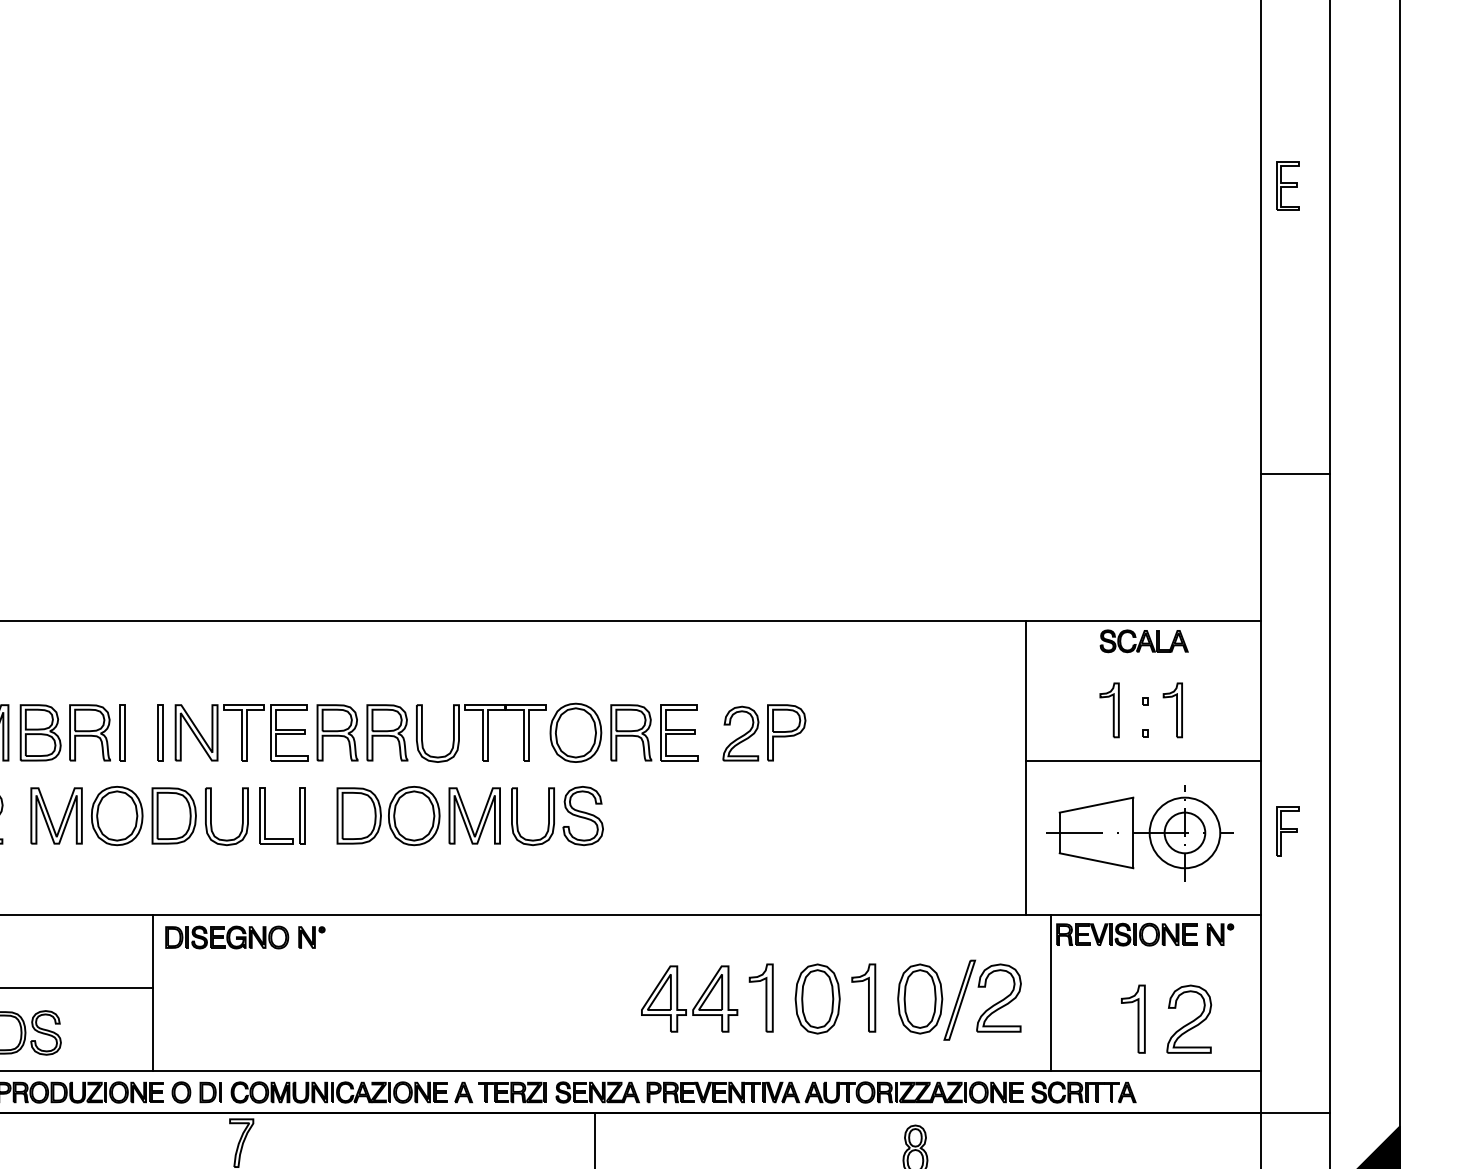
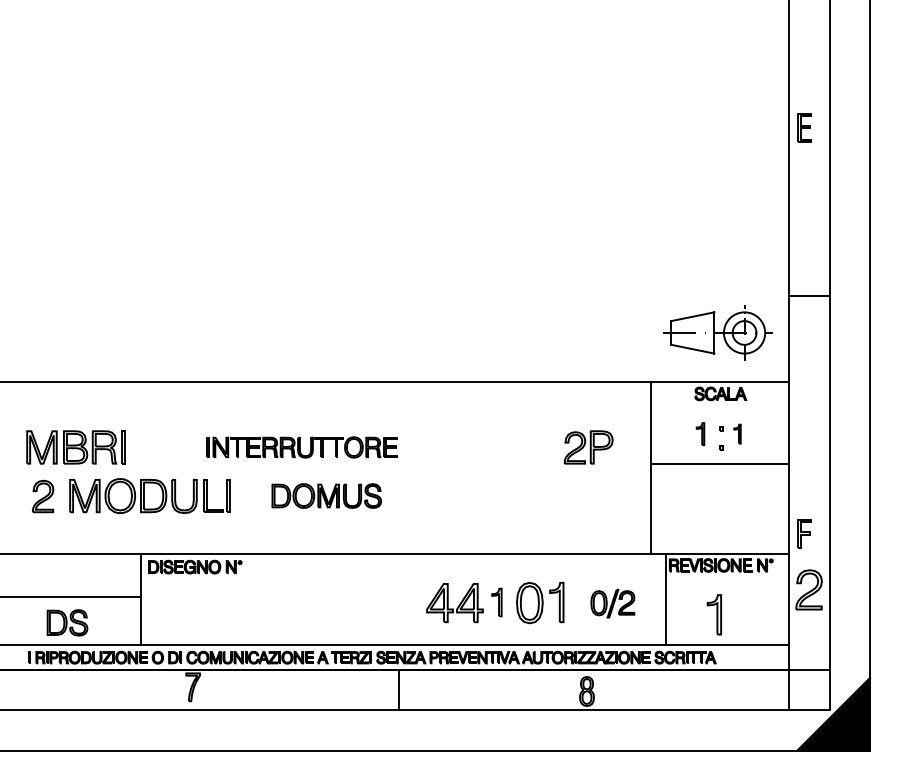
part: (1109, 708) -> (700, 433), size x0.7
part: (1172, 708) -> (737, 433), size x0.6
part: (427, 732) -> (301, 447), size x0.6
part: (764, 732) -> (588, 447), moved
part: (469, 815) -> (326, 495), size x0.7
part: (1287, 830) -> (804, 533), moved
part: (1138, 832) -> (717, 332), moved
part: (760, 998) -> (496, 602), size x0.7
part: (959, 999) -> (612, 603), size x0.6
part: (1188, 1018) -> (808, 589), moved

